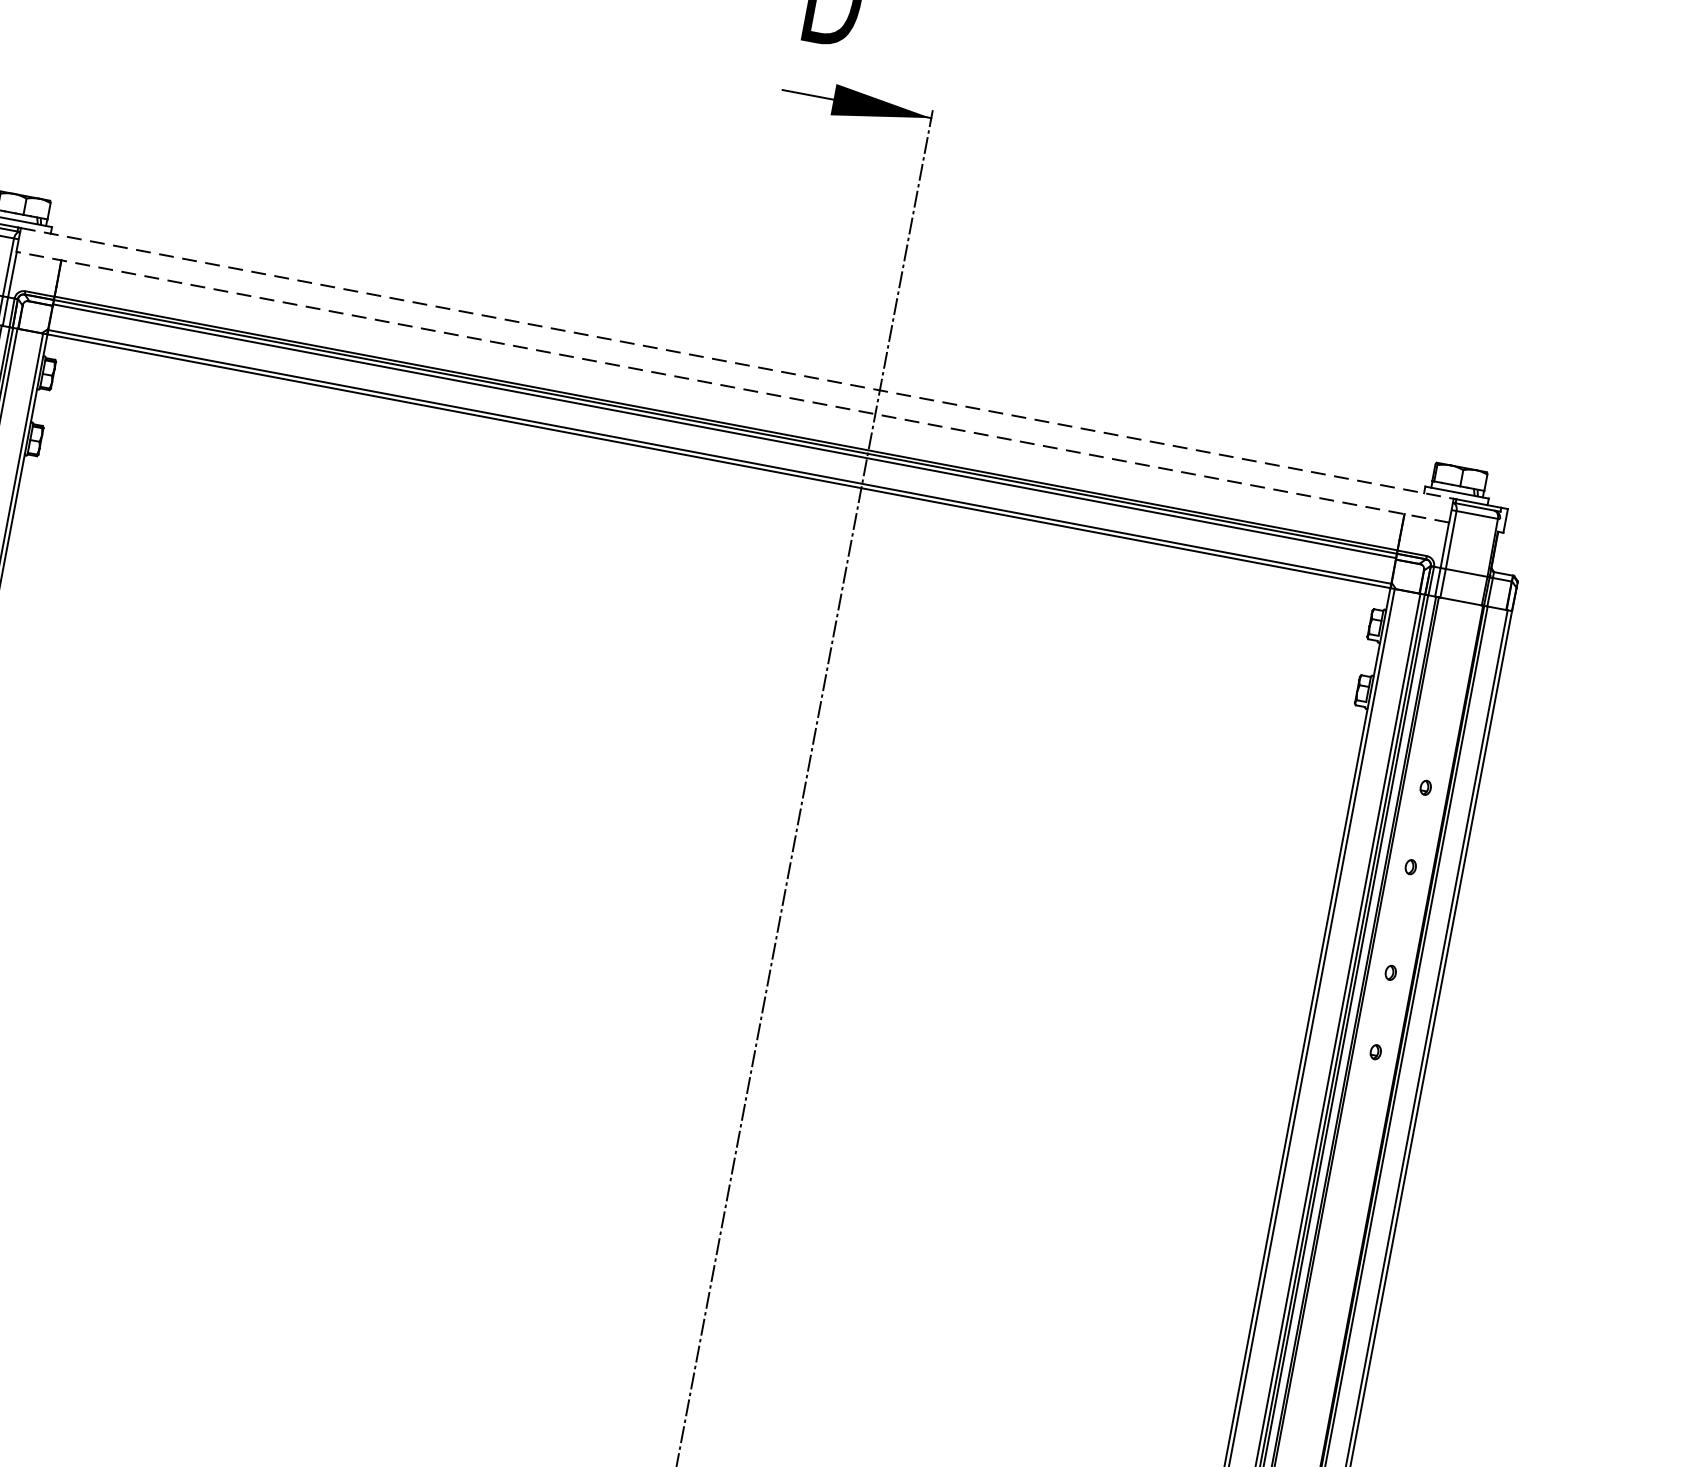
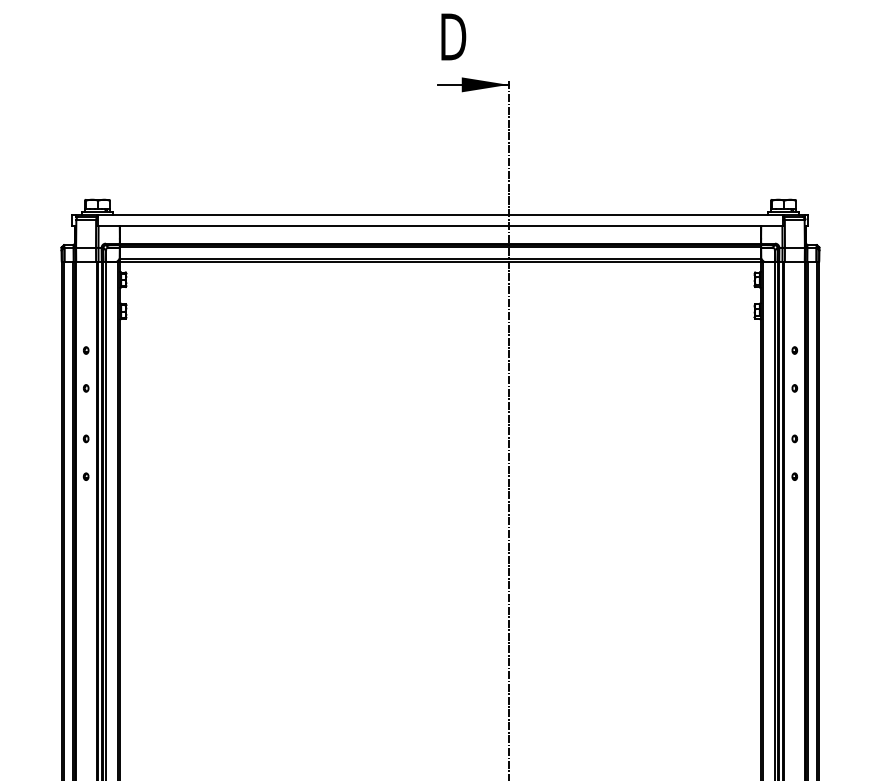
line: (737, 362) -> (440, 214), dashed -> solid
line: (730, 387) -> (439, 226), dashed -> solid

